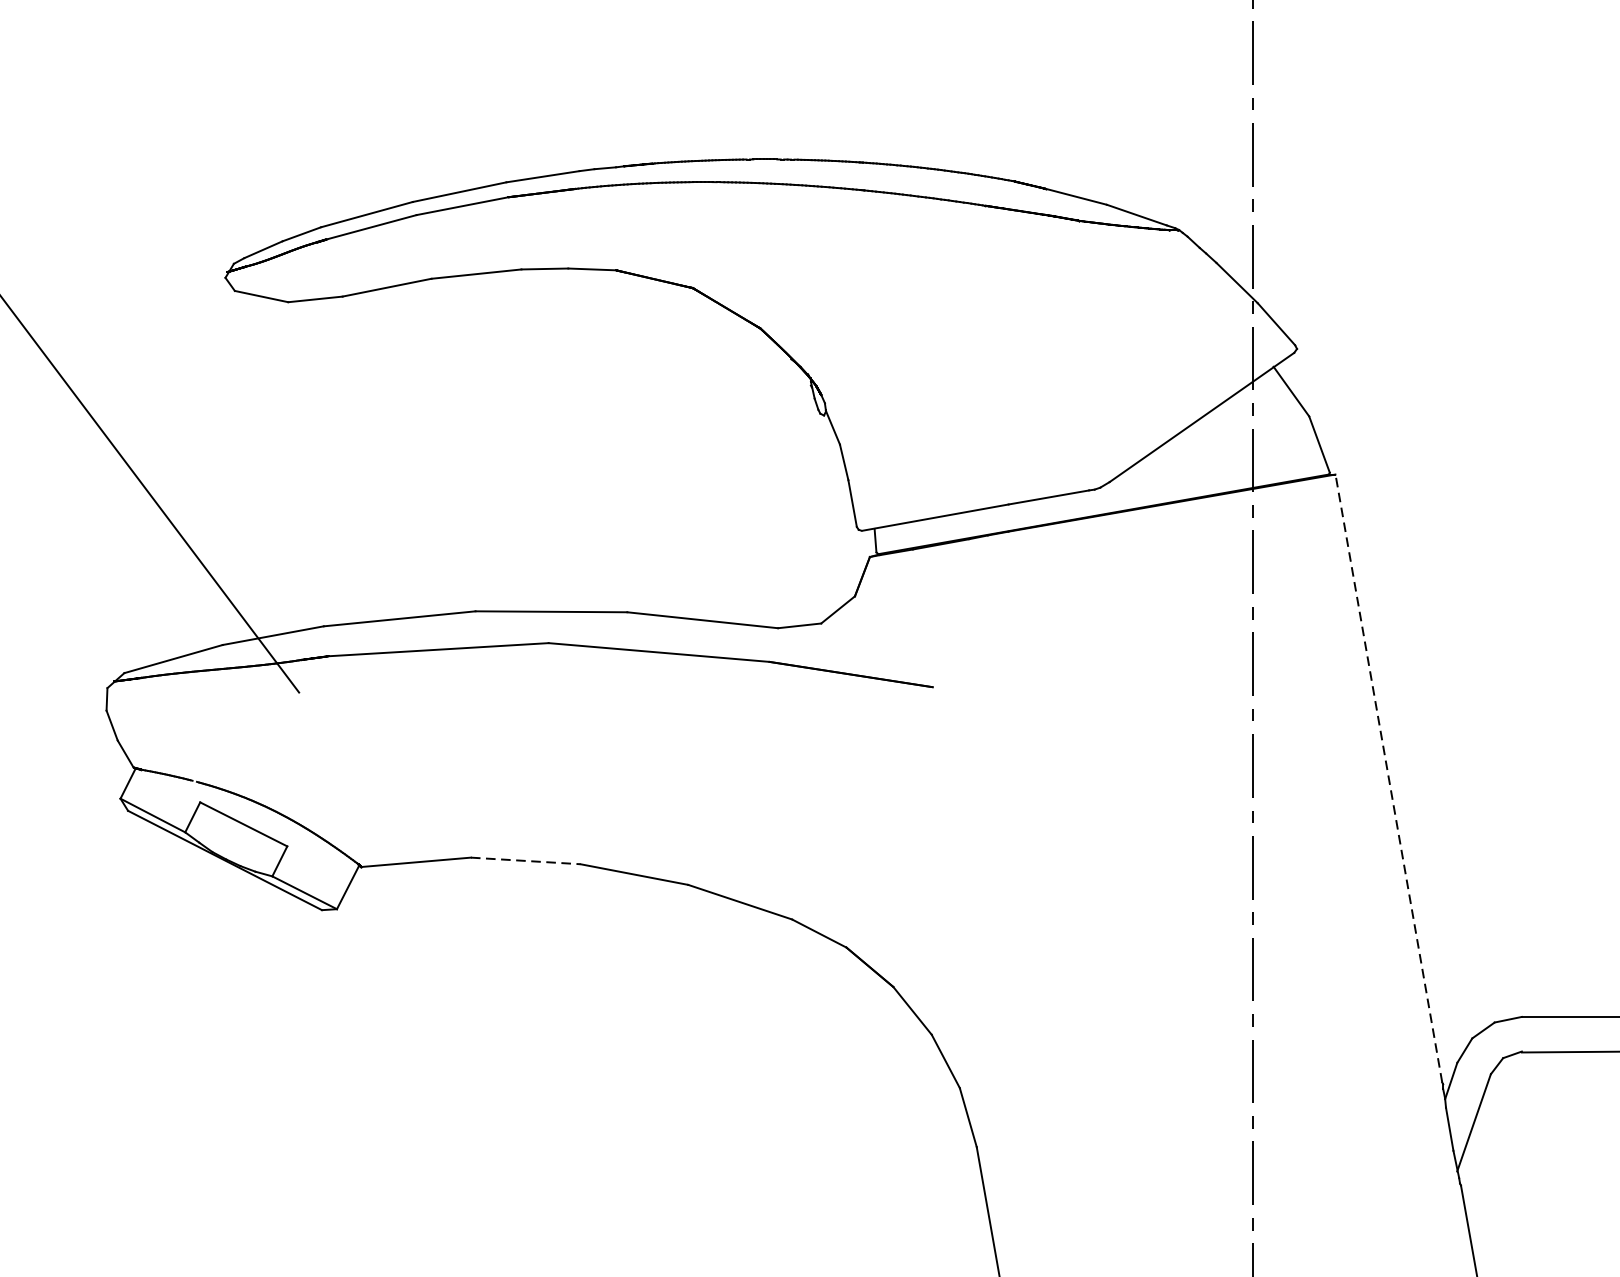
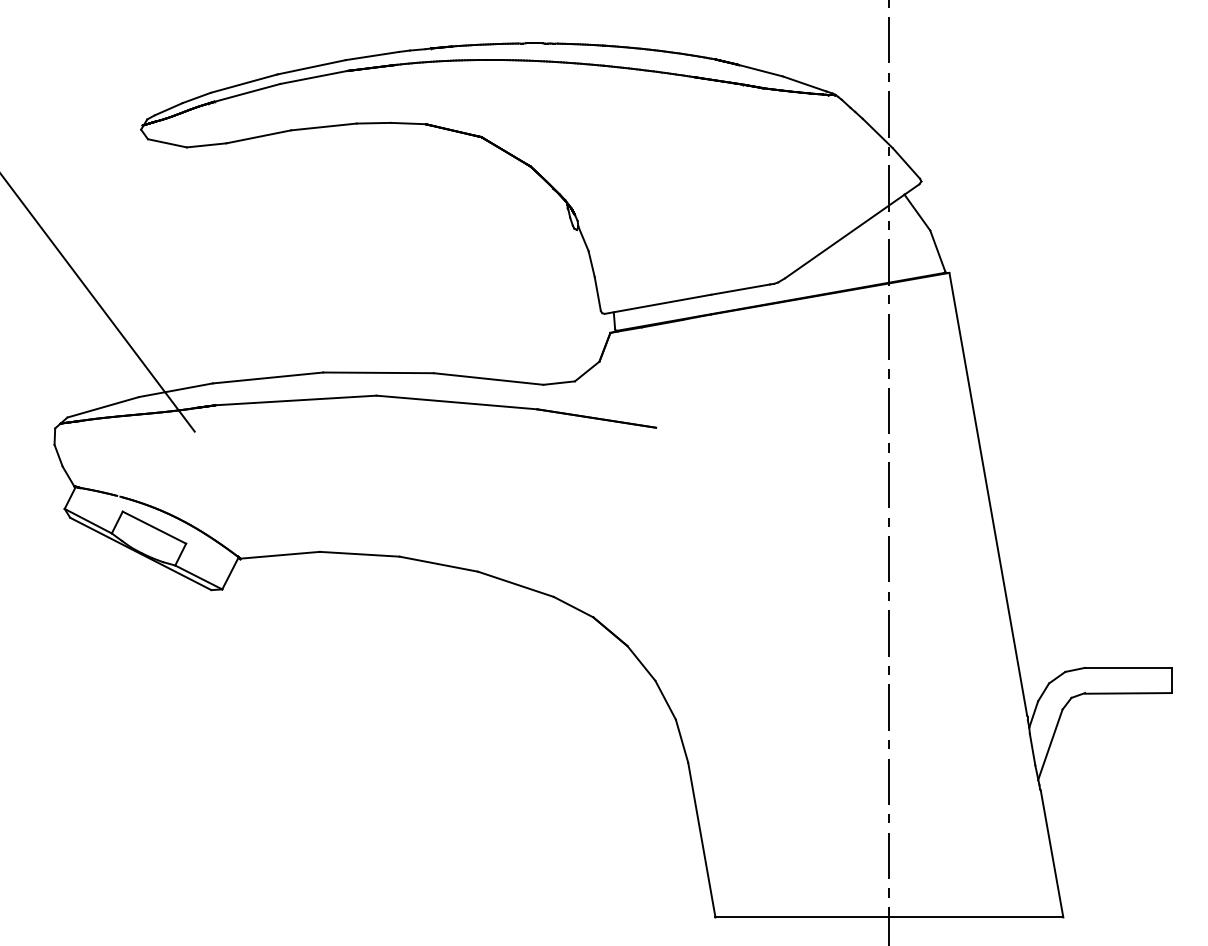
line: (1389, 778) -> (988, 494), dashed -> solid
line: (525, 861) -> (359, 554), dashed -> solid

